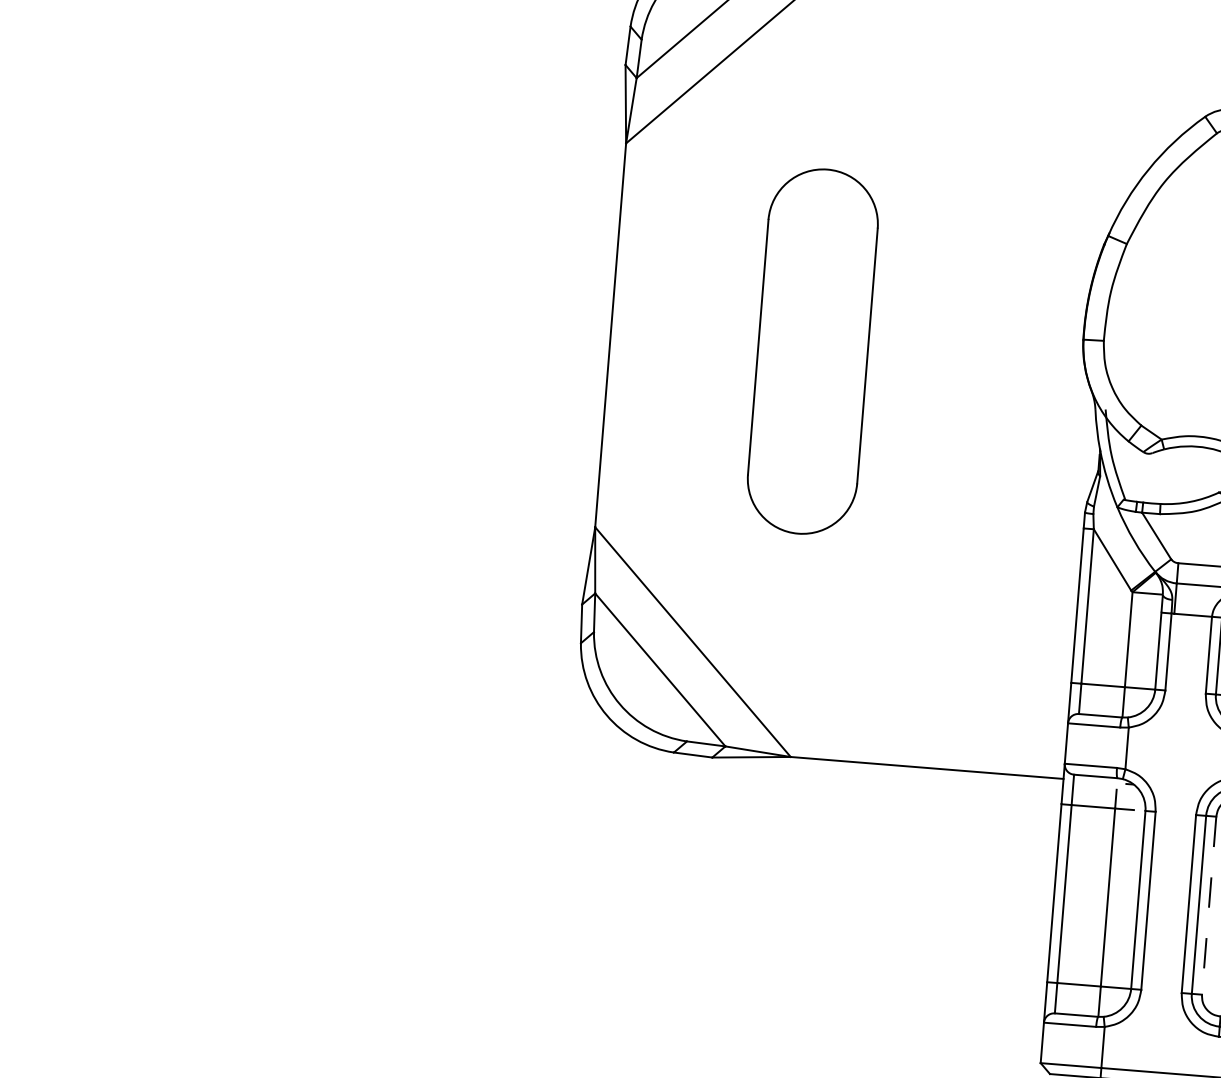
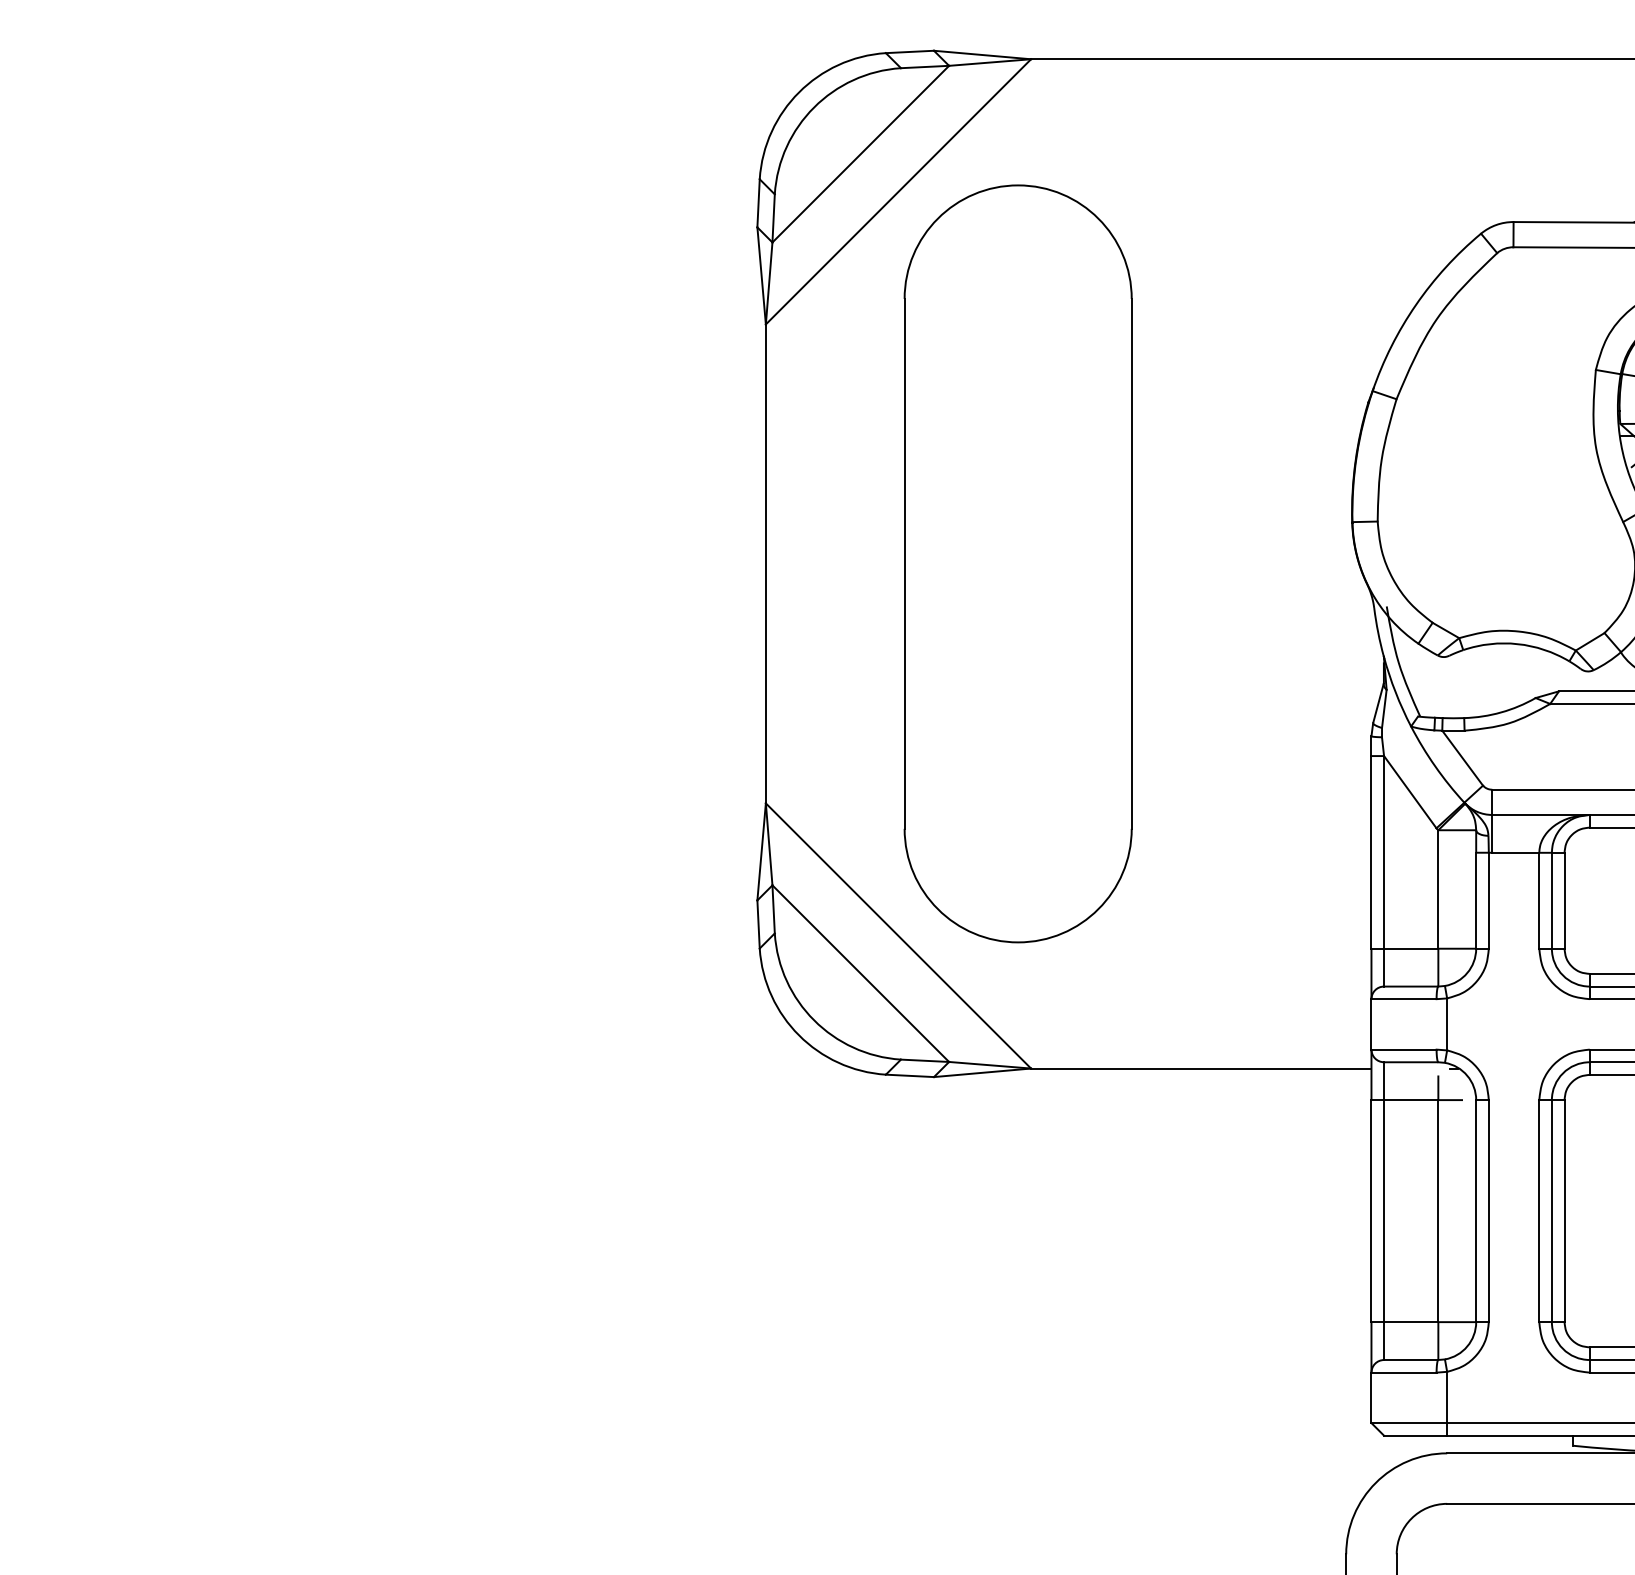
part: (812, 351) -> (1017, 563), size x1.67
line: (1209, 905) -> (1564, 1211), dashed -> solid

